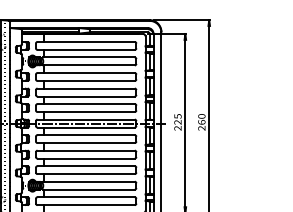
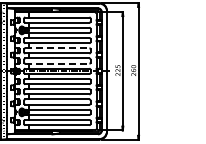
line: (86, 88) -> (57, 48), solid -> dashed
line: (86, 111) -> (57, 63), solid -> dashed

